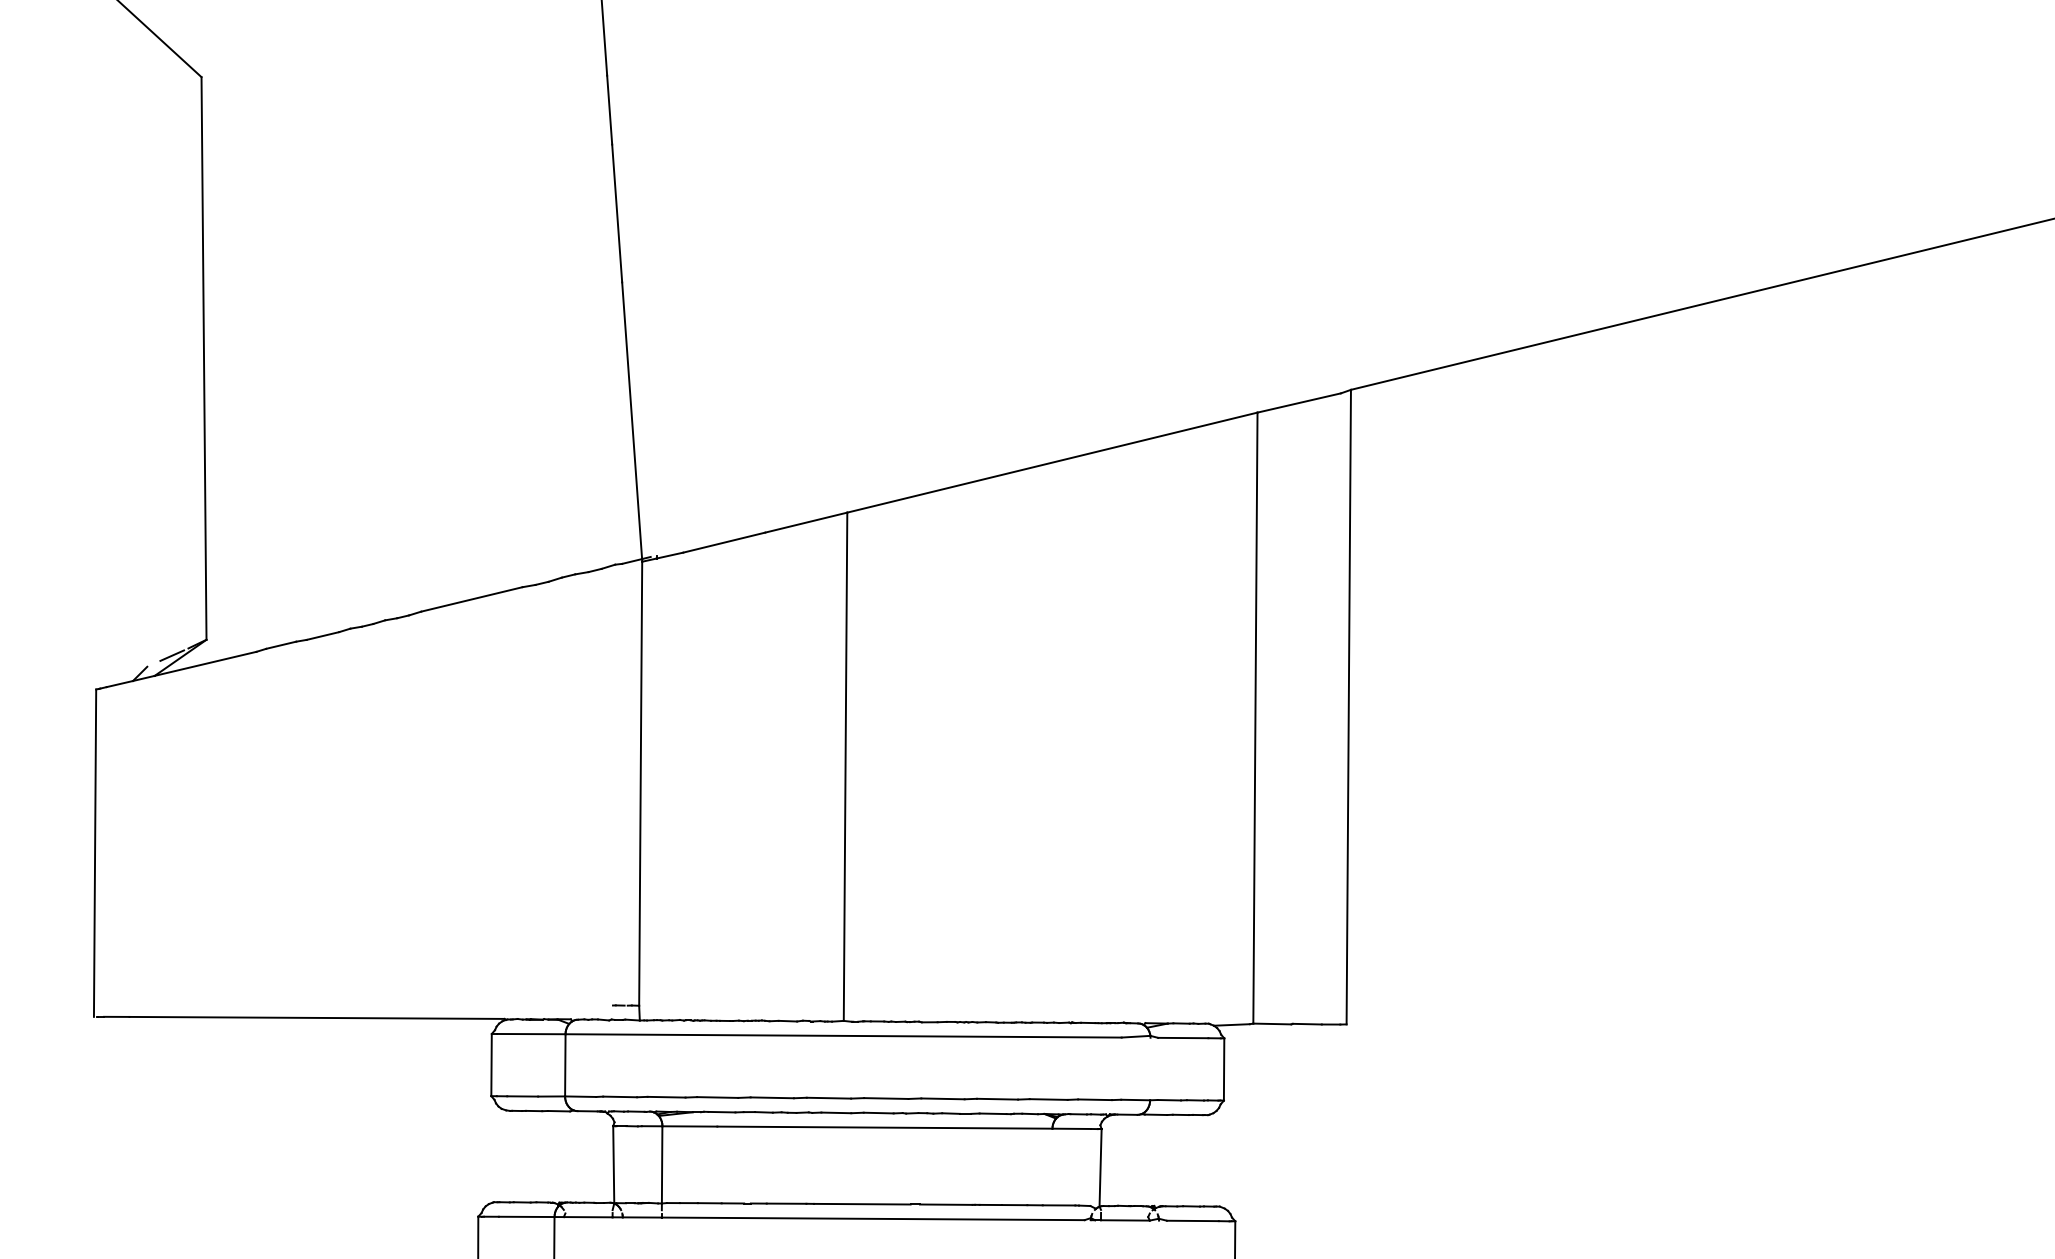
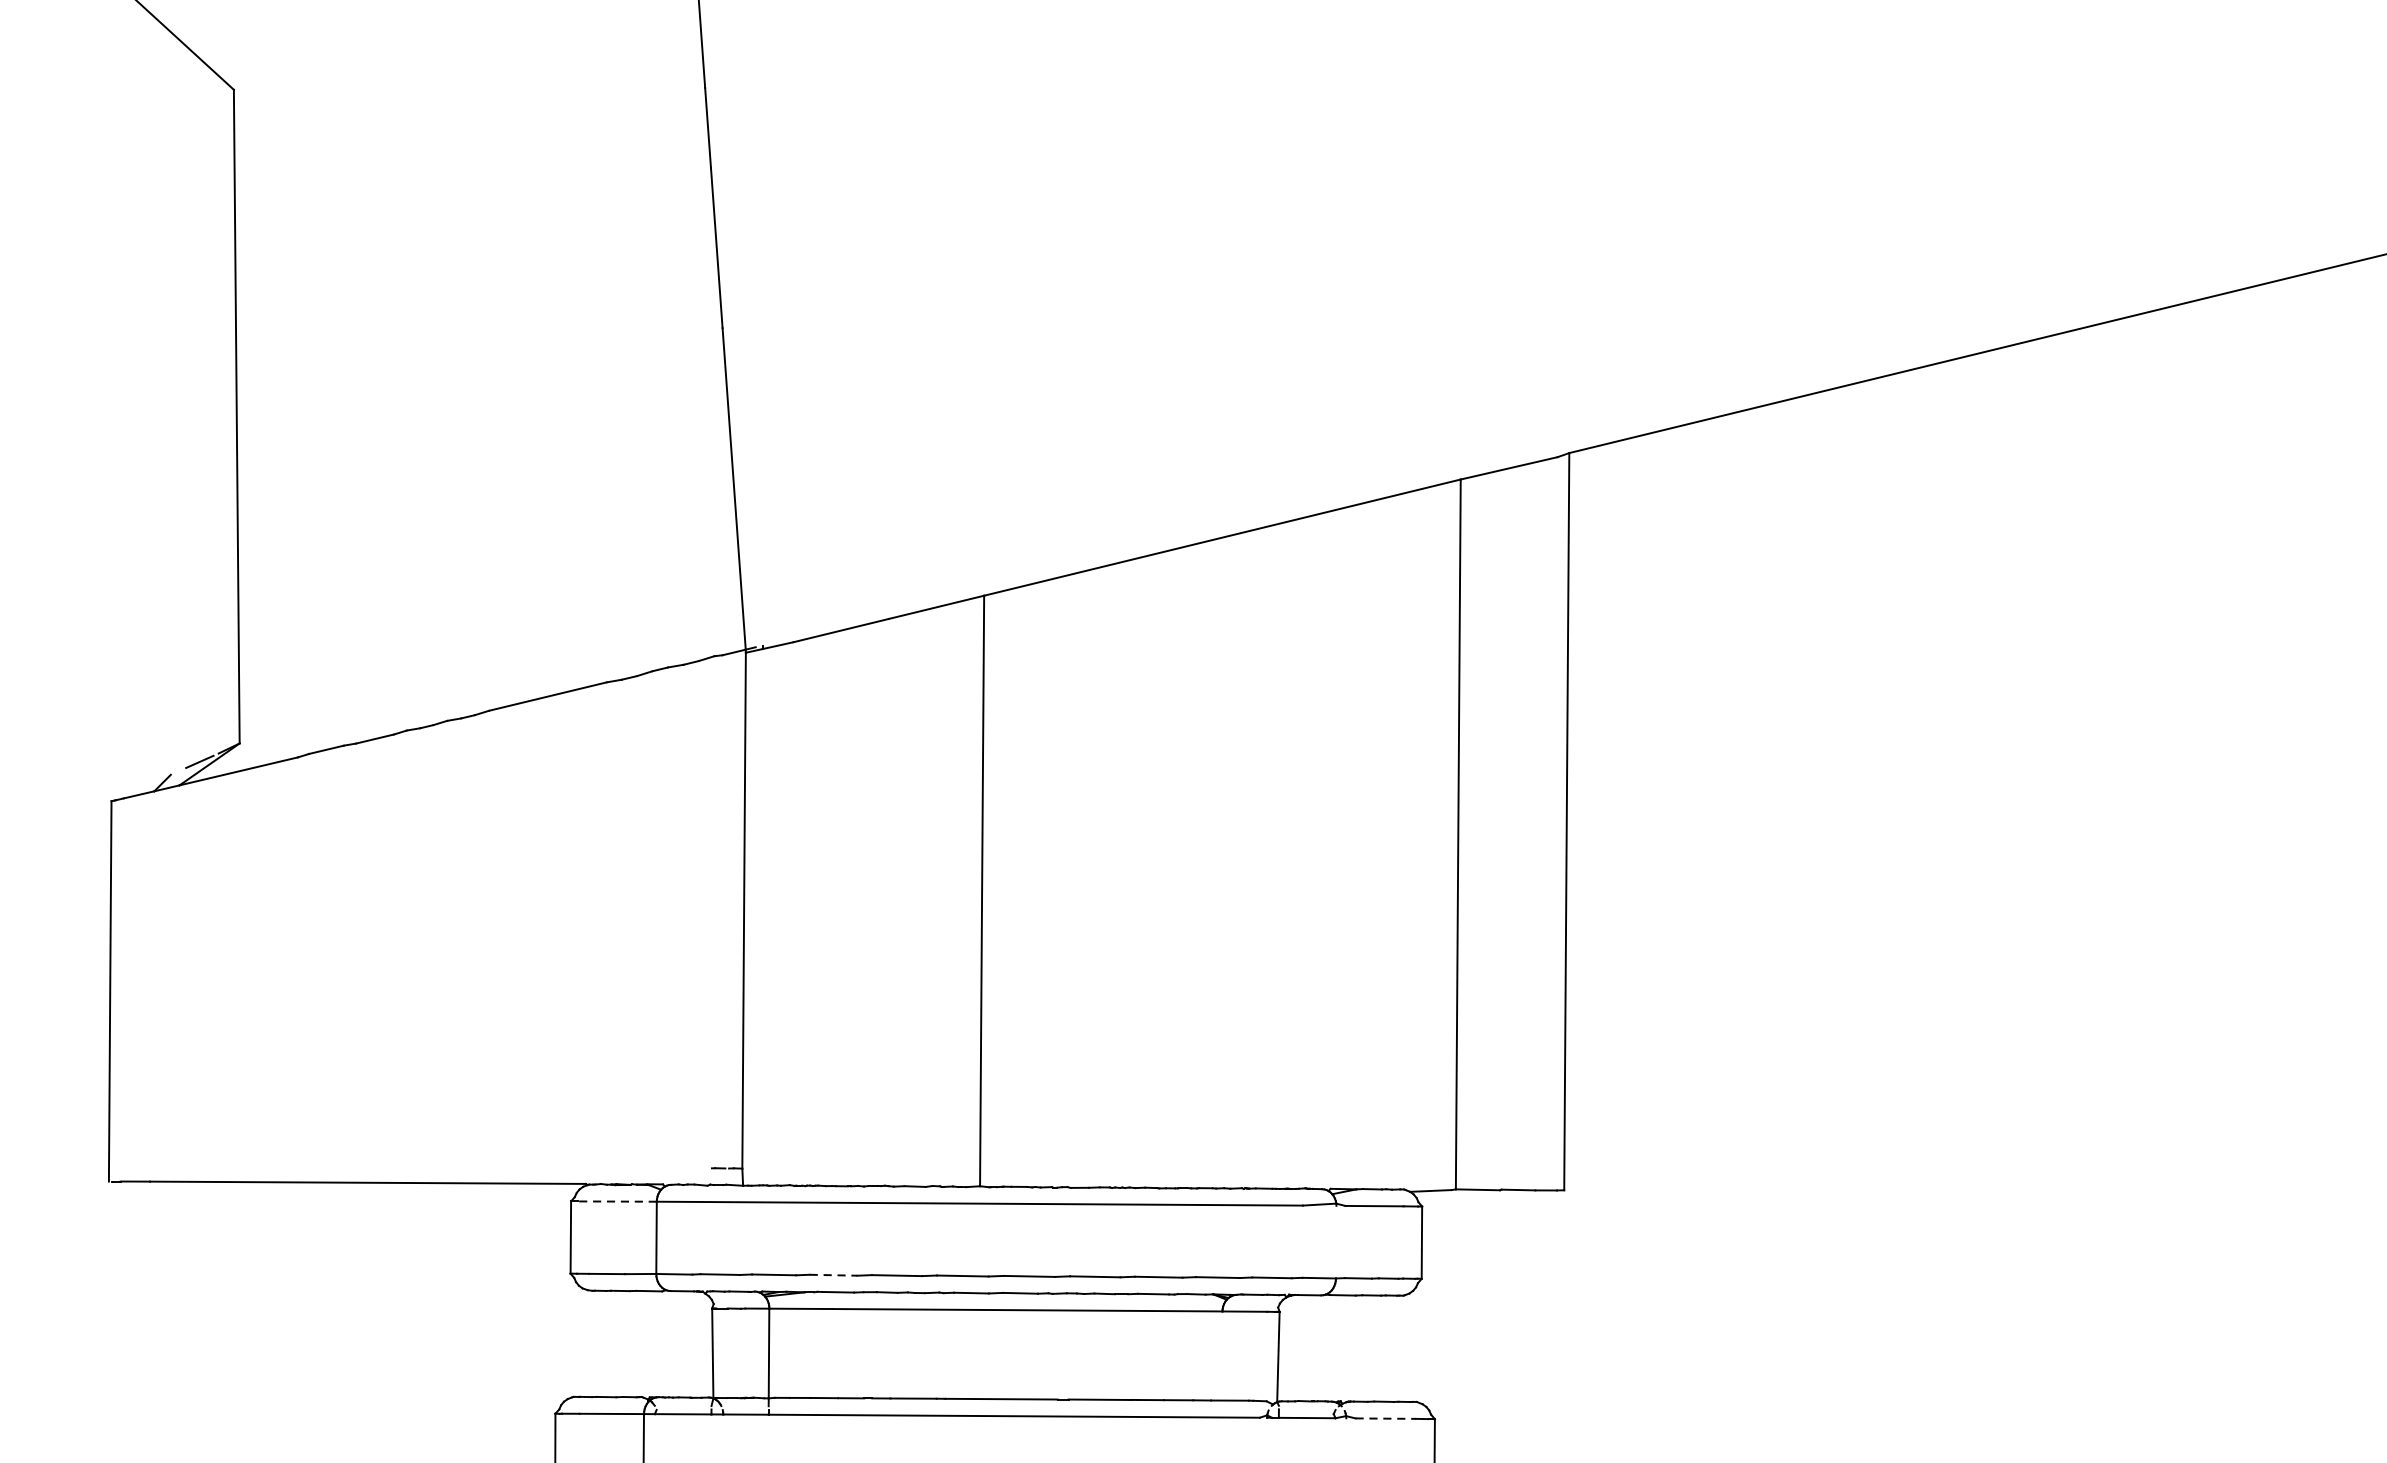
line: (530, 1034) -> (616, 1202), solid -> dashed
line: (717, 1097) -> (833, 1275), solid -> dashed
line: (1192, 1220) -> (1385, 1418), solid -> dashed

